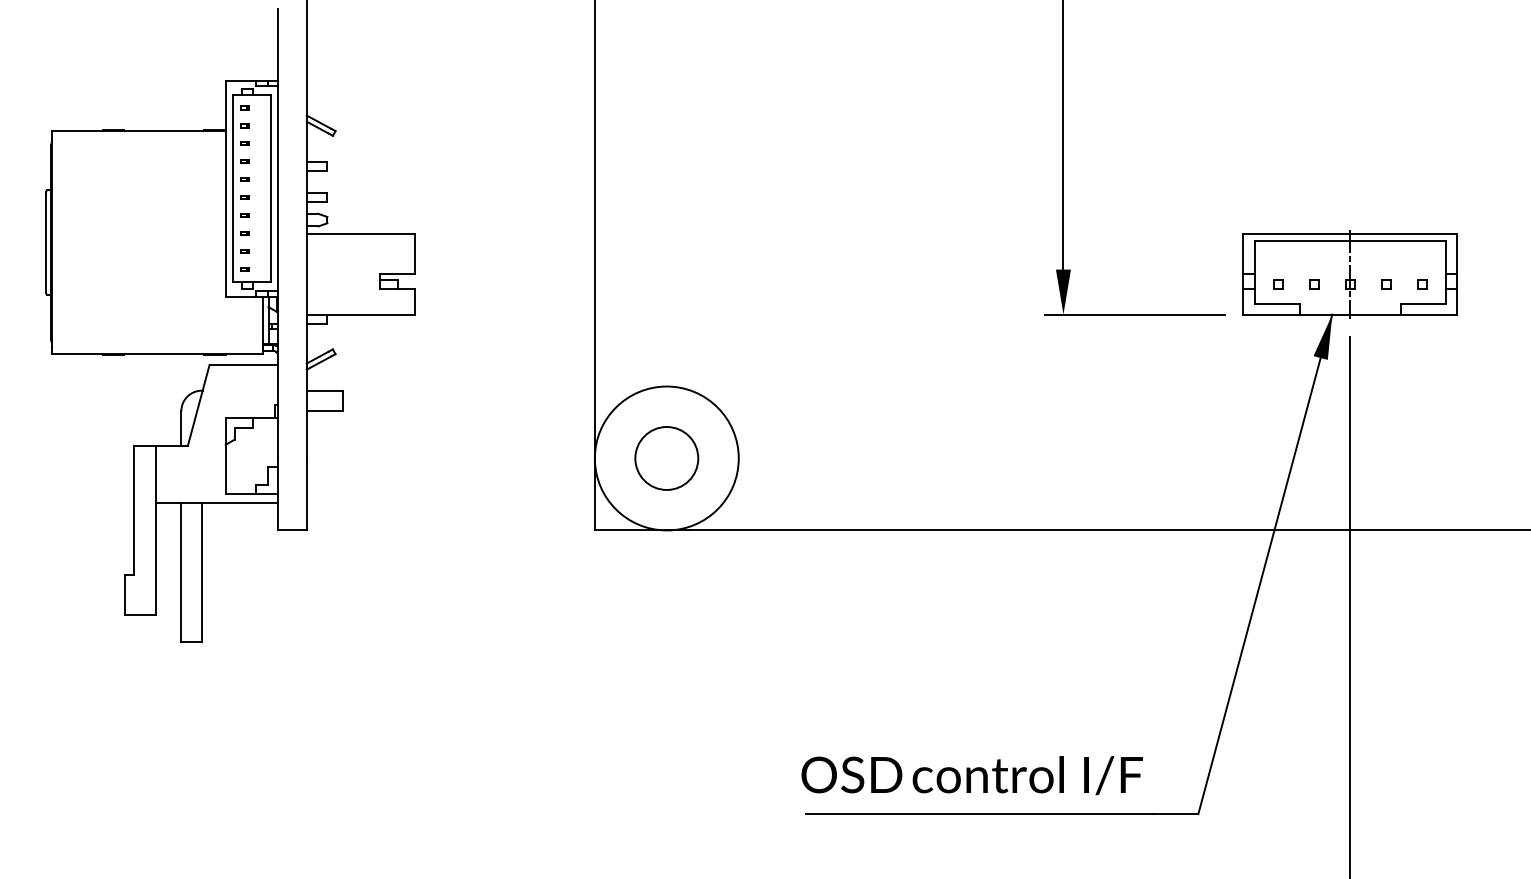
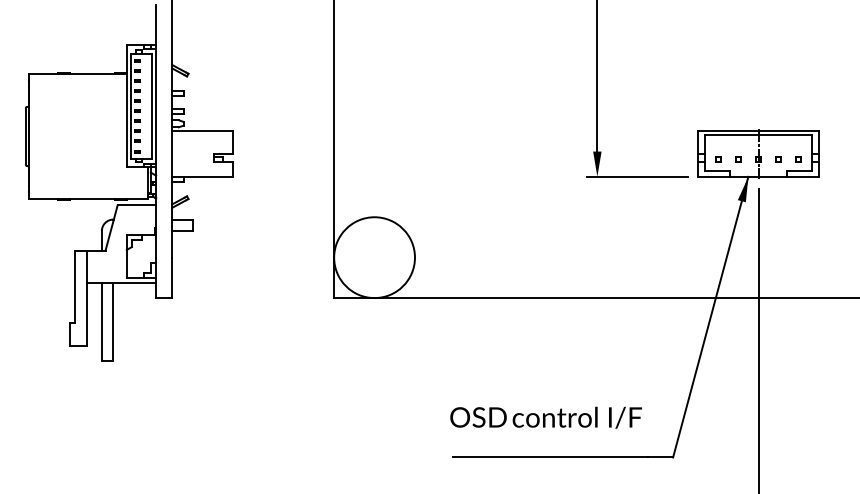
circle: (666, 458) -> (374, 257), removed
text: (971, 775) -> (545, 417), moved

